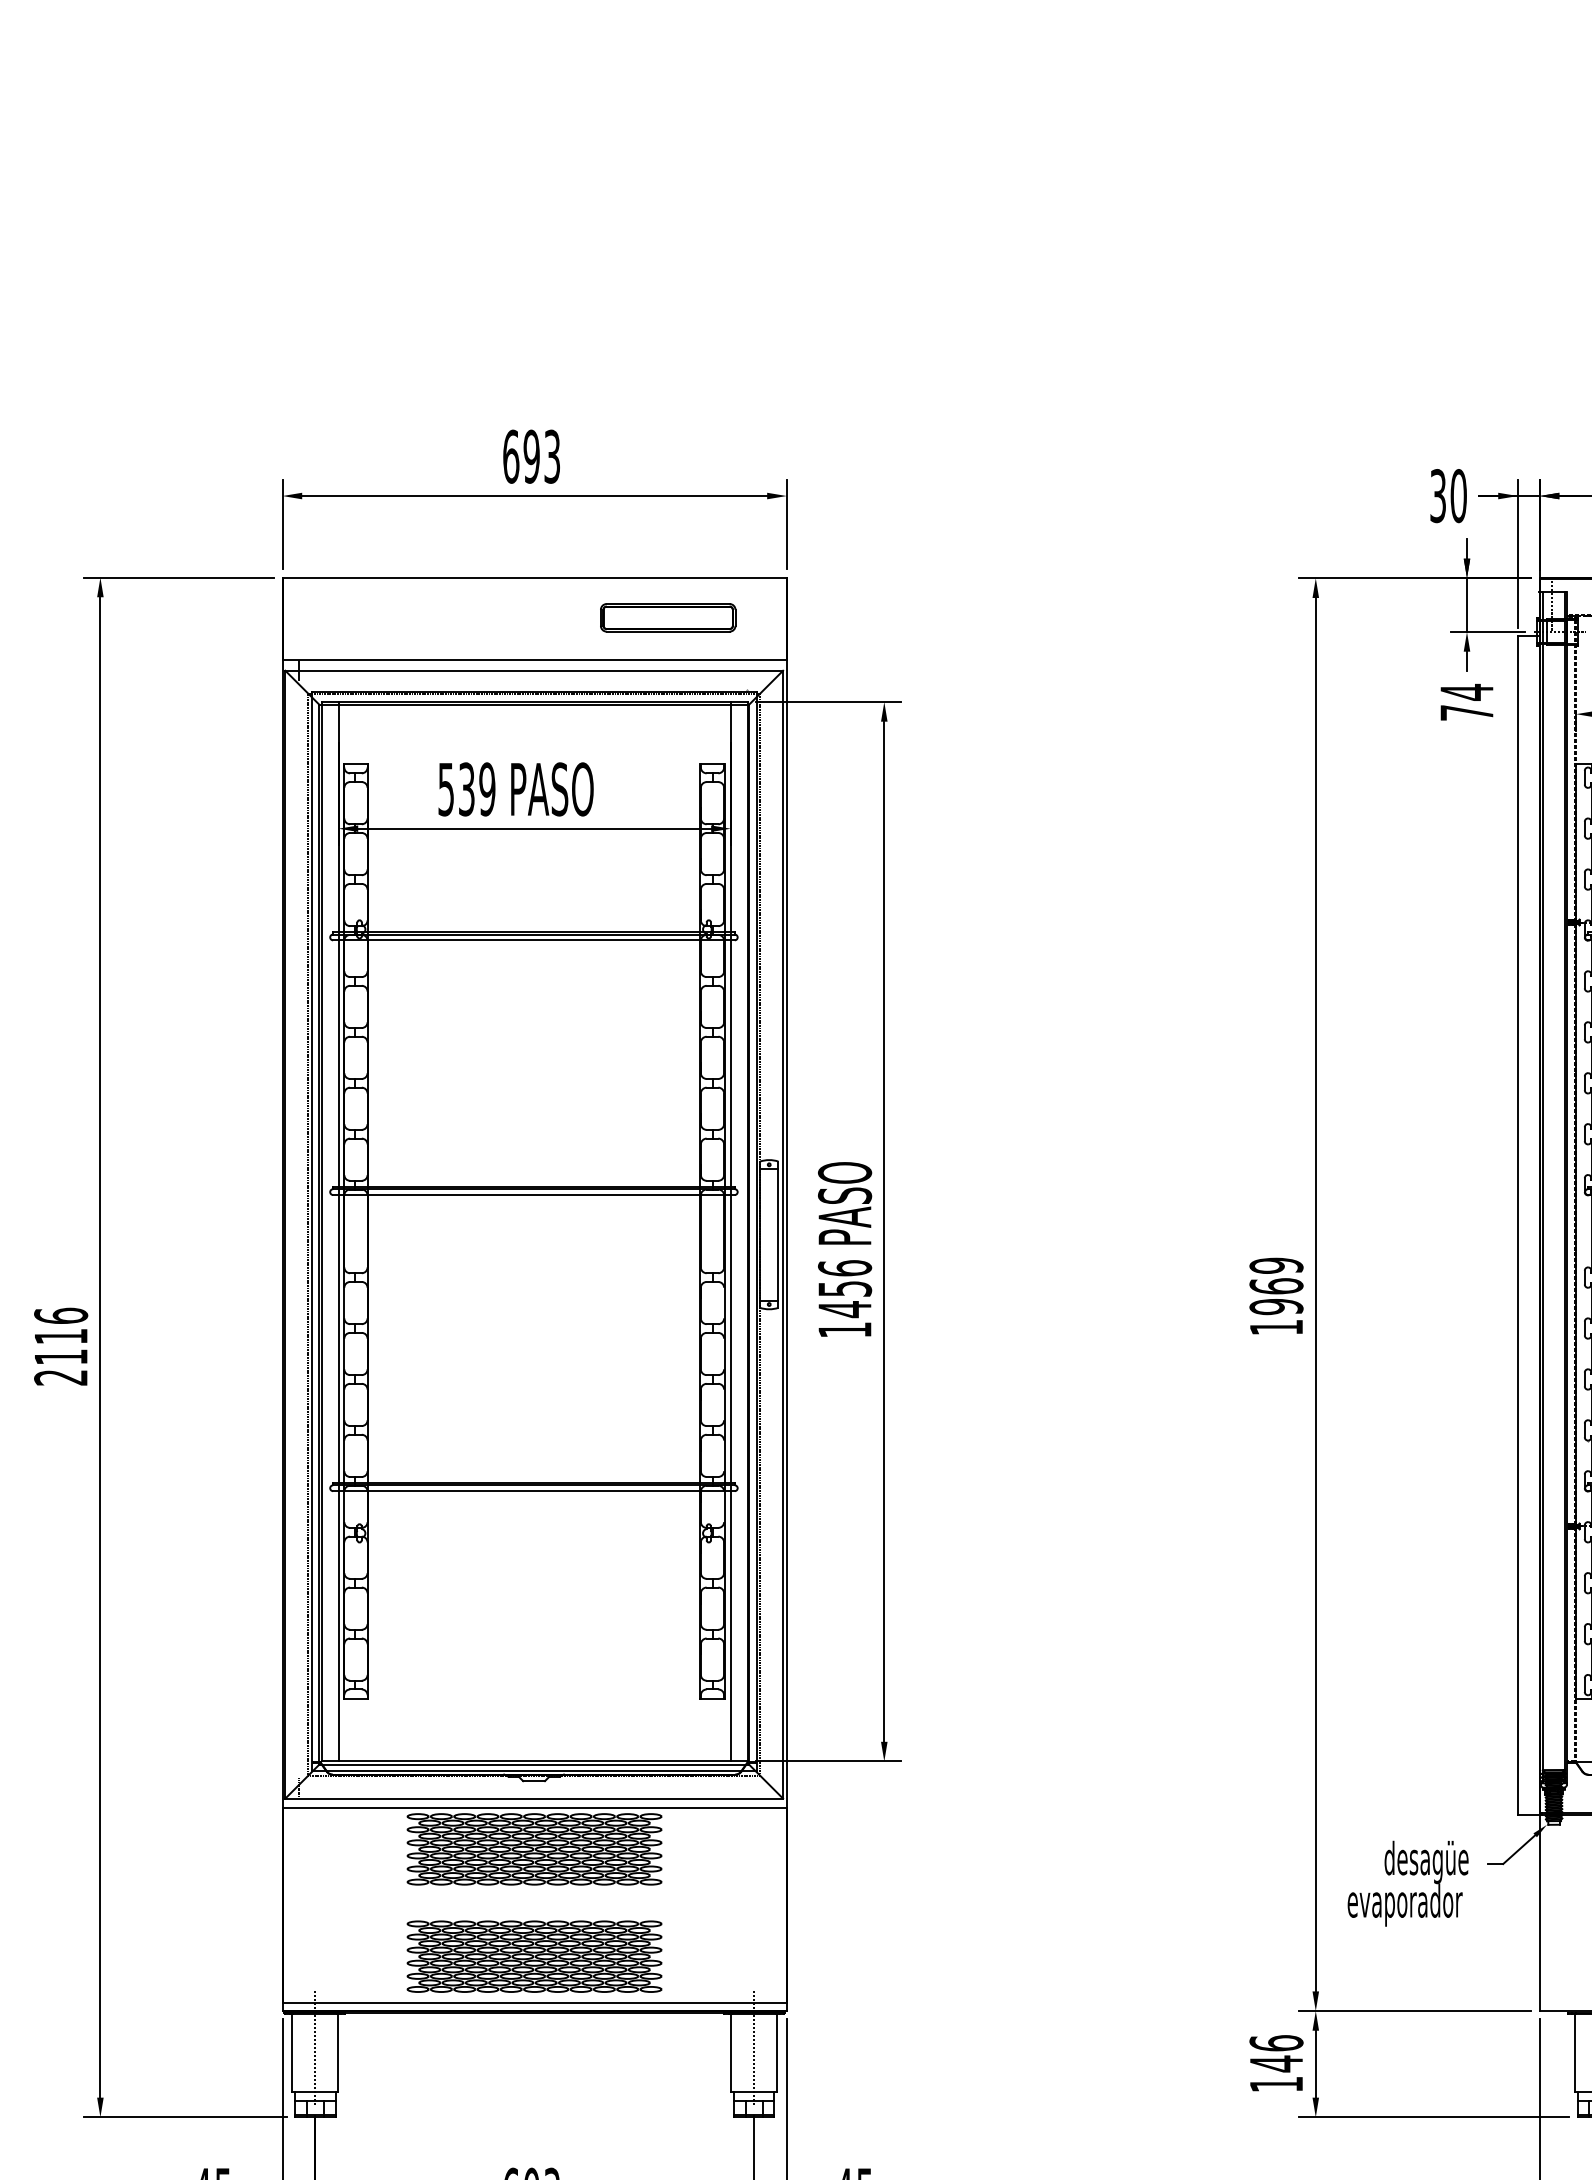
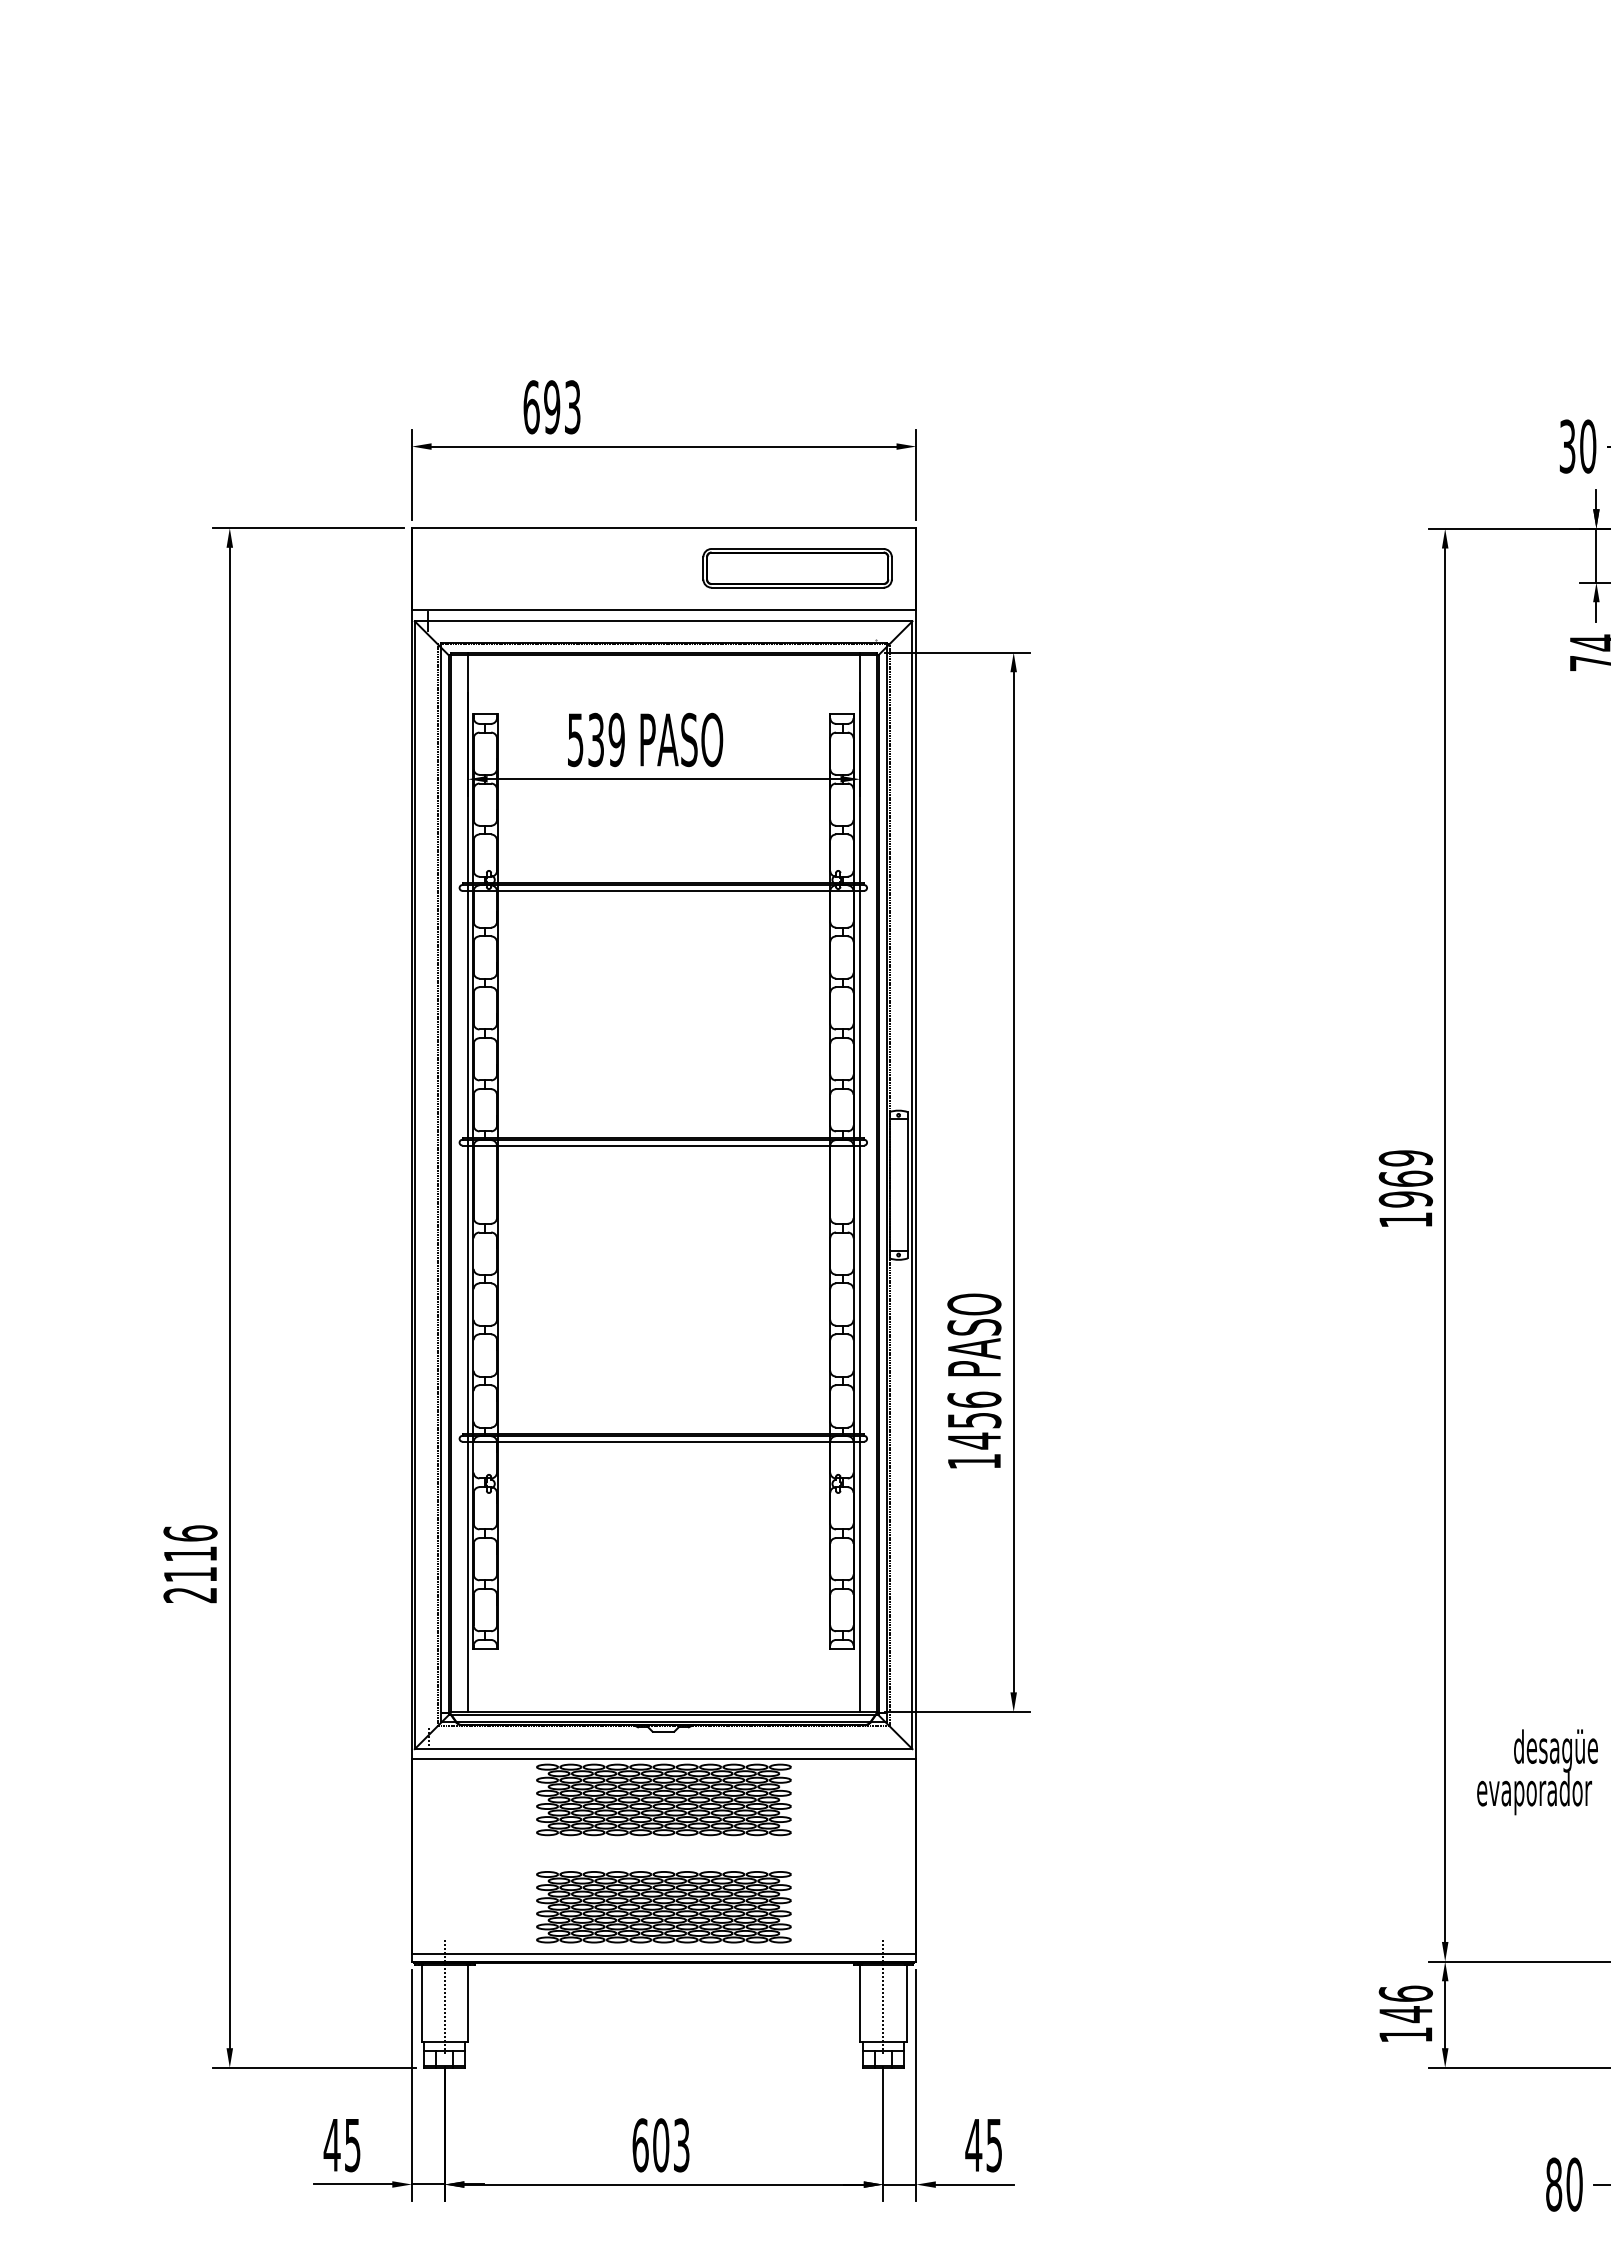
text: (531, 456) -> (551, 407), moved
part: (668, 617) -> (797, 568), size x1.4
text: (845, 1248) -> (974, 1380), moved
text: (1276, 1295) -> (1405, 1188), moved
text: (61, 1346) -> (190, 1564), moved
text: (1408, 1883) -> (1537, 1772), moved

